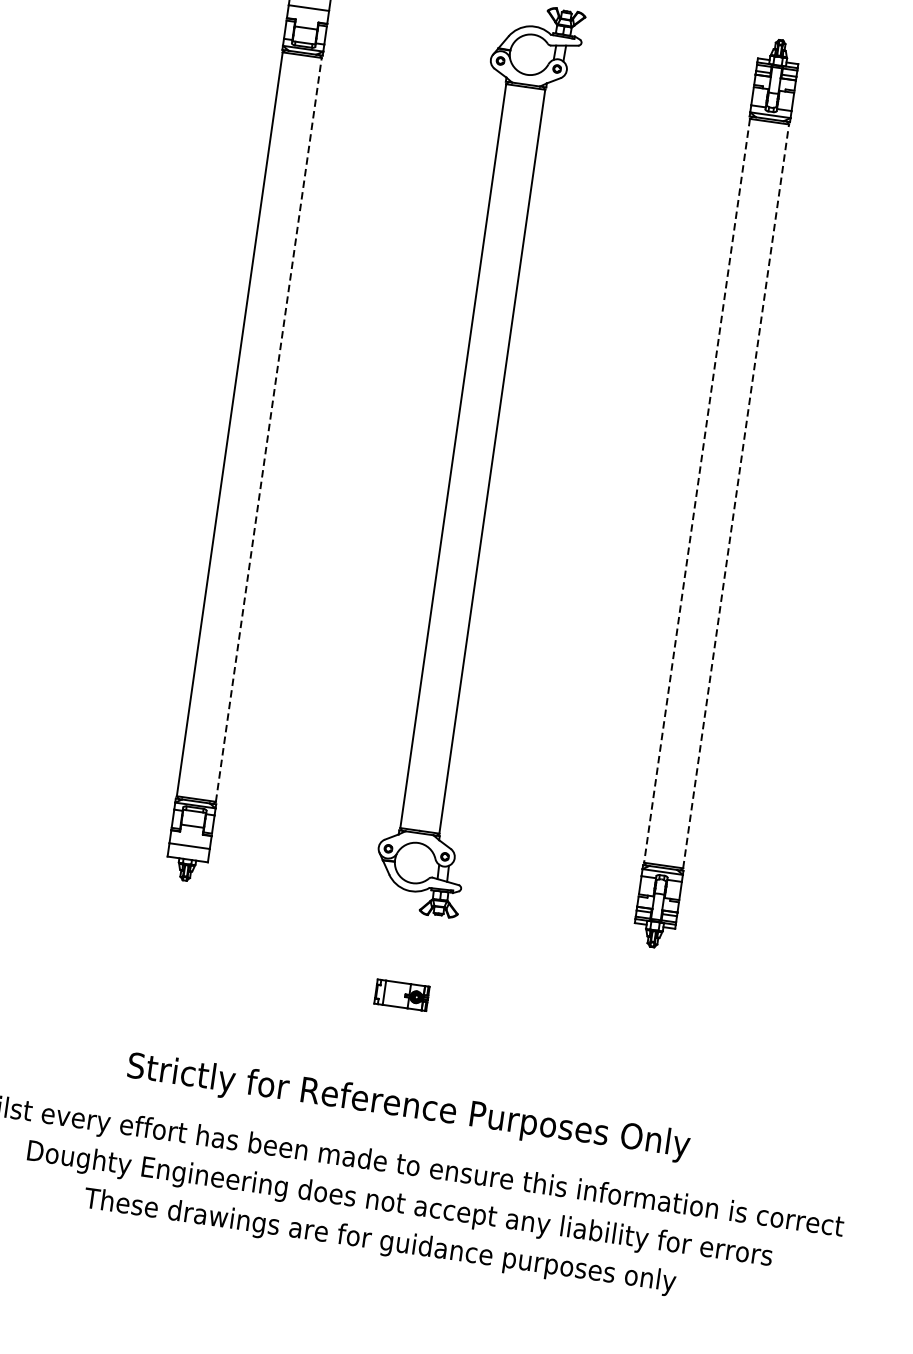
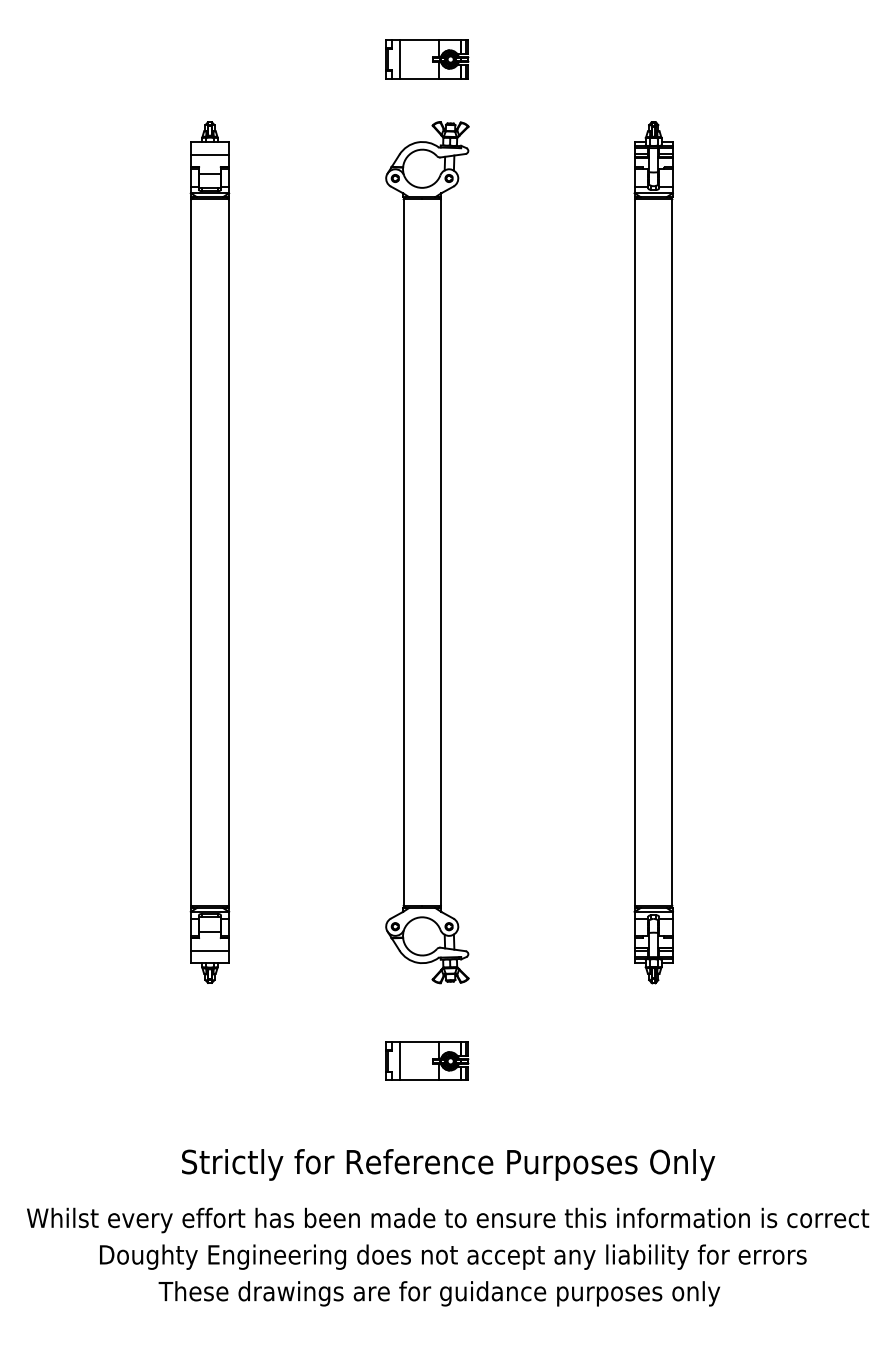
line: (268, 429) -> (228, 552), dashed -> solid
line: (697, 491) -> (635, 553), dashed -> solid
line: (736, 496) -> (672, 552), dashed -> solid
part: (402, 994) -> (427, 1060), size x1.67

